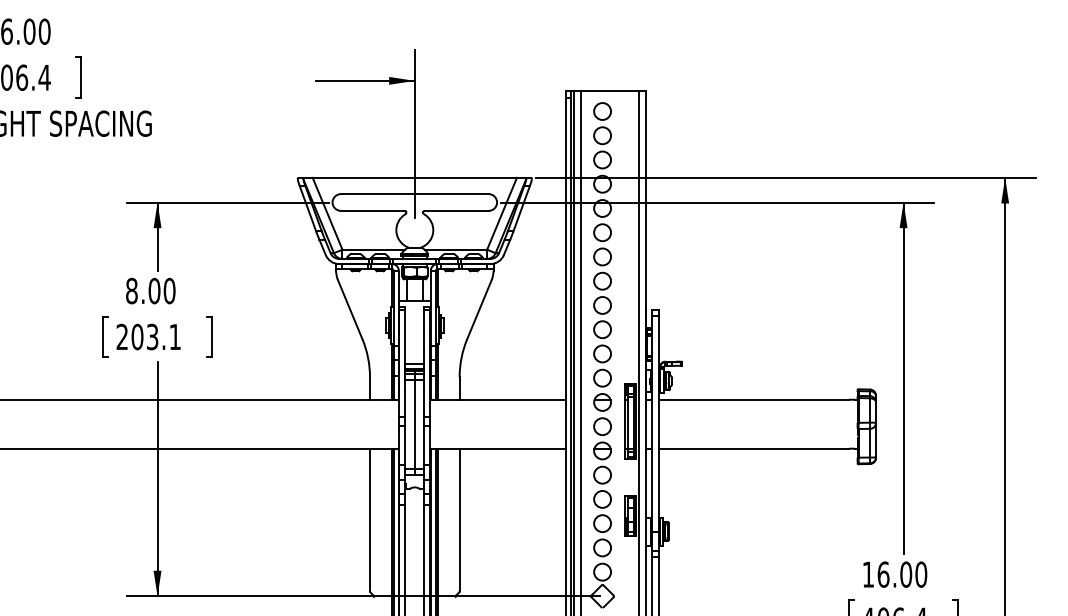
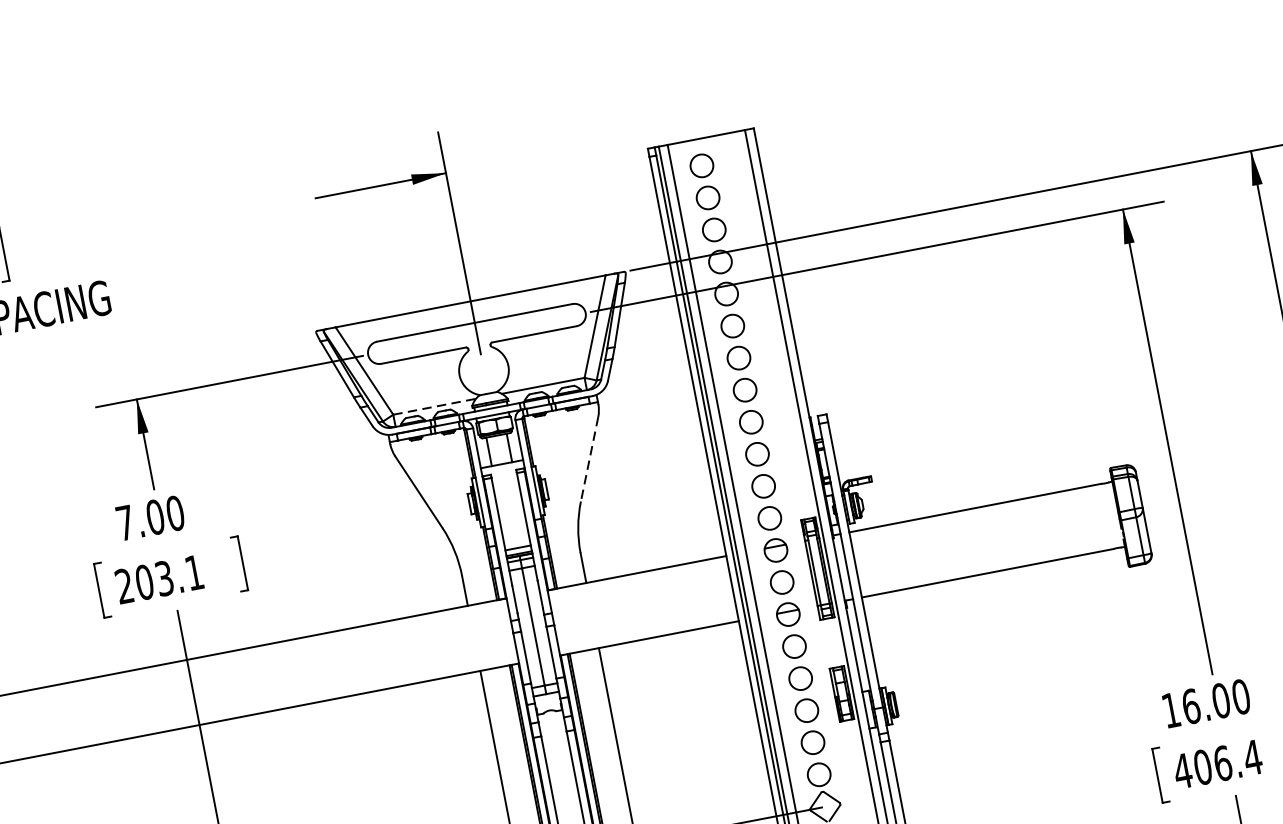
line: (374, 249) -> (435, 406), solid -> dashed
text: (131, 290) -> (124, 522), 8.00 -> 7.00
line: (479, 310) -> (589, 460), solid -> dashed

